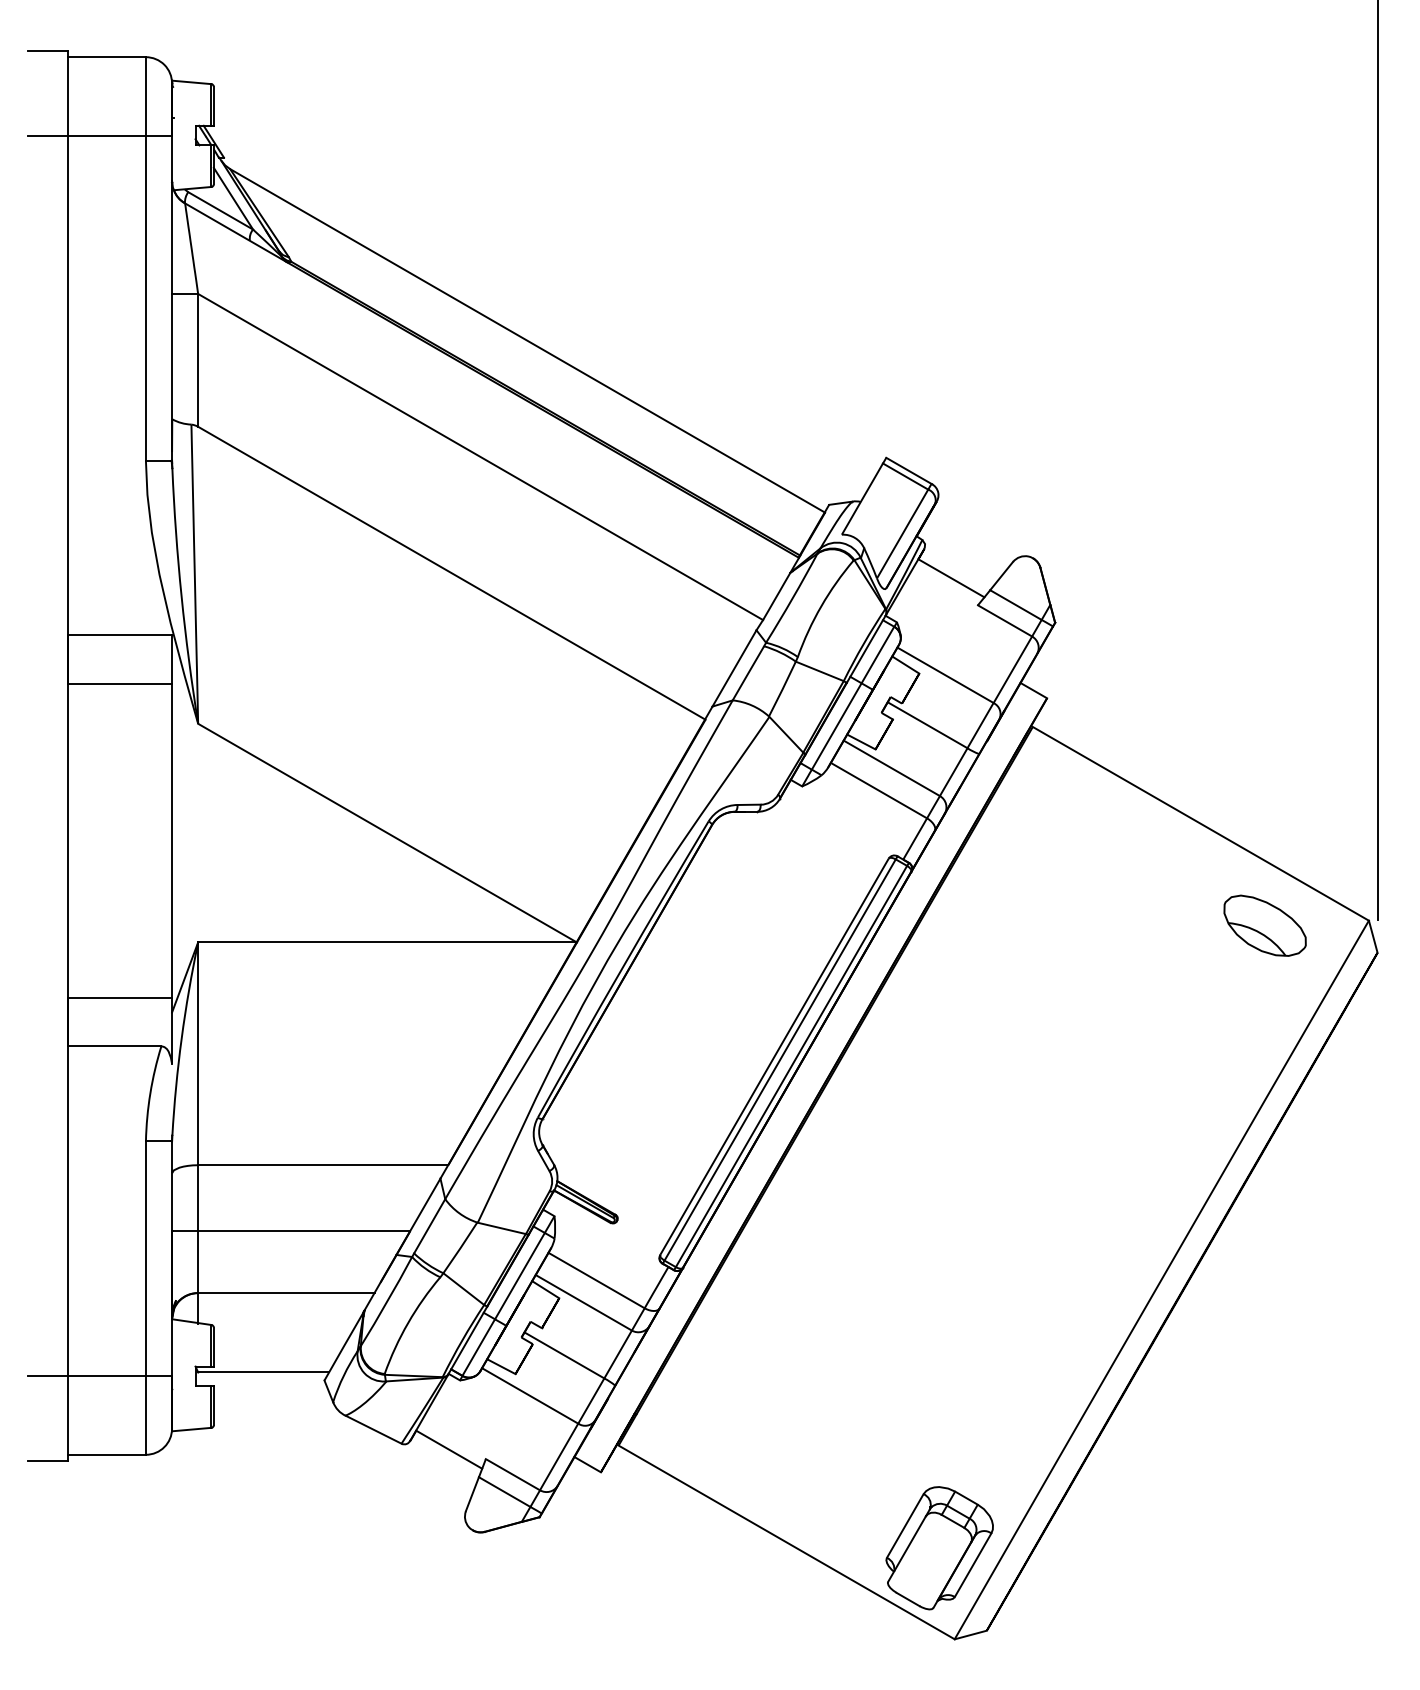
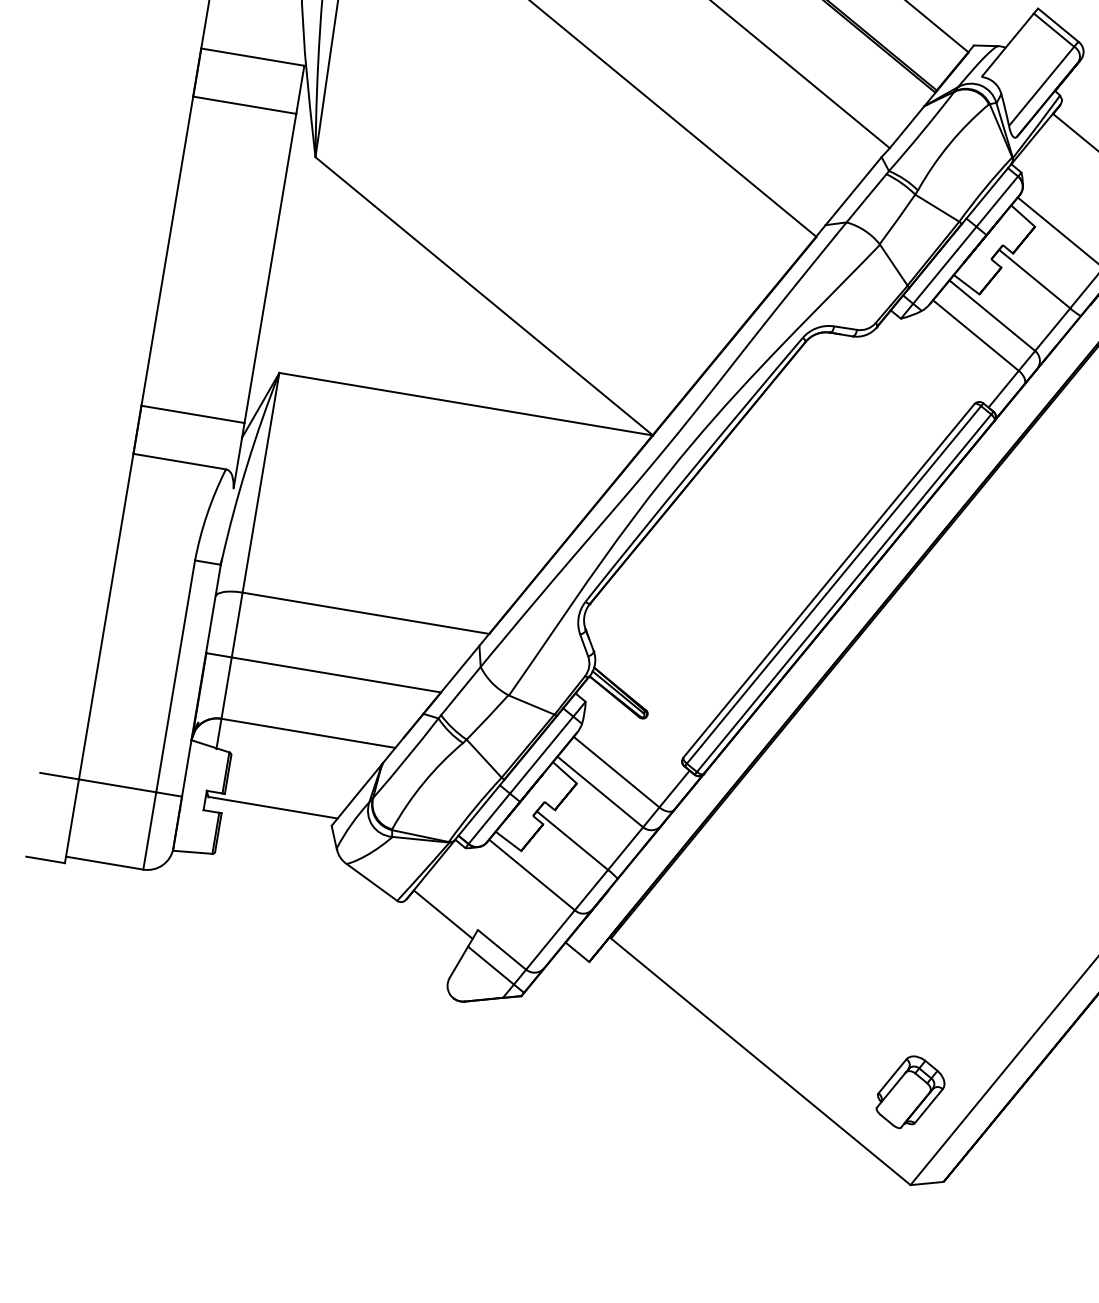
part: (939, 1548) -> (910, 1093), size x0.6

